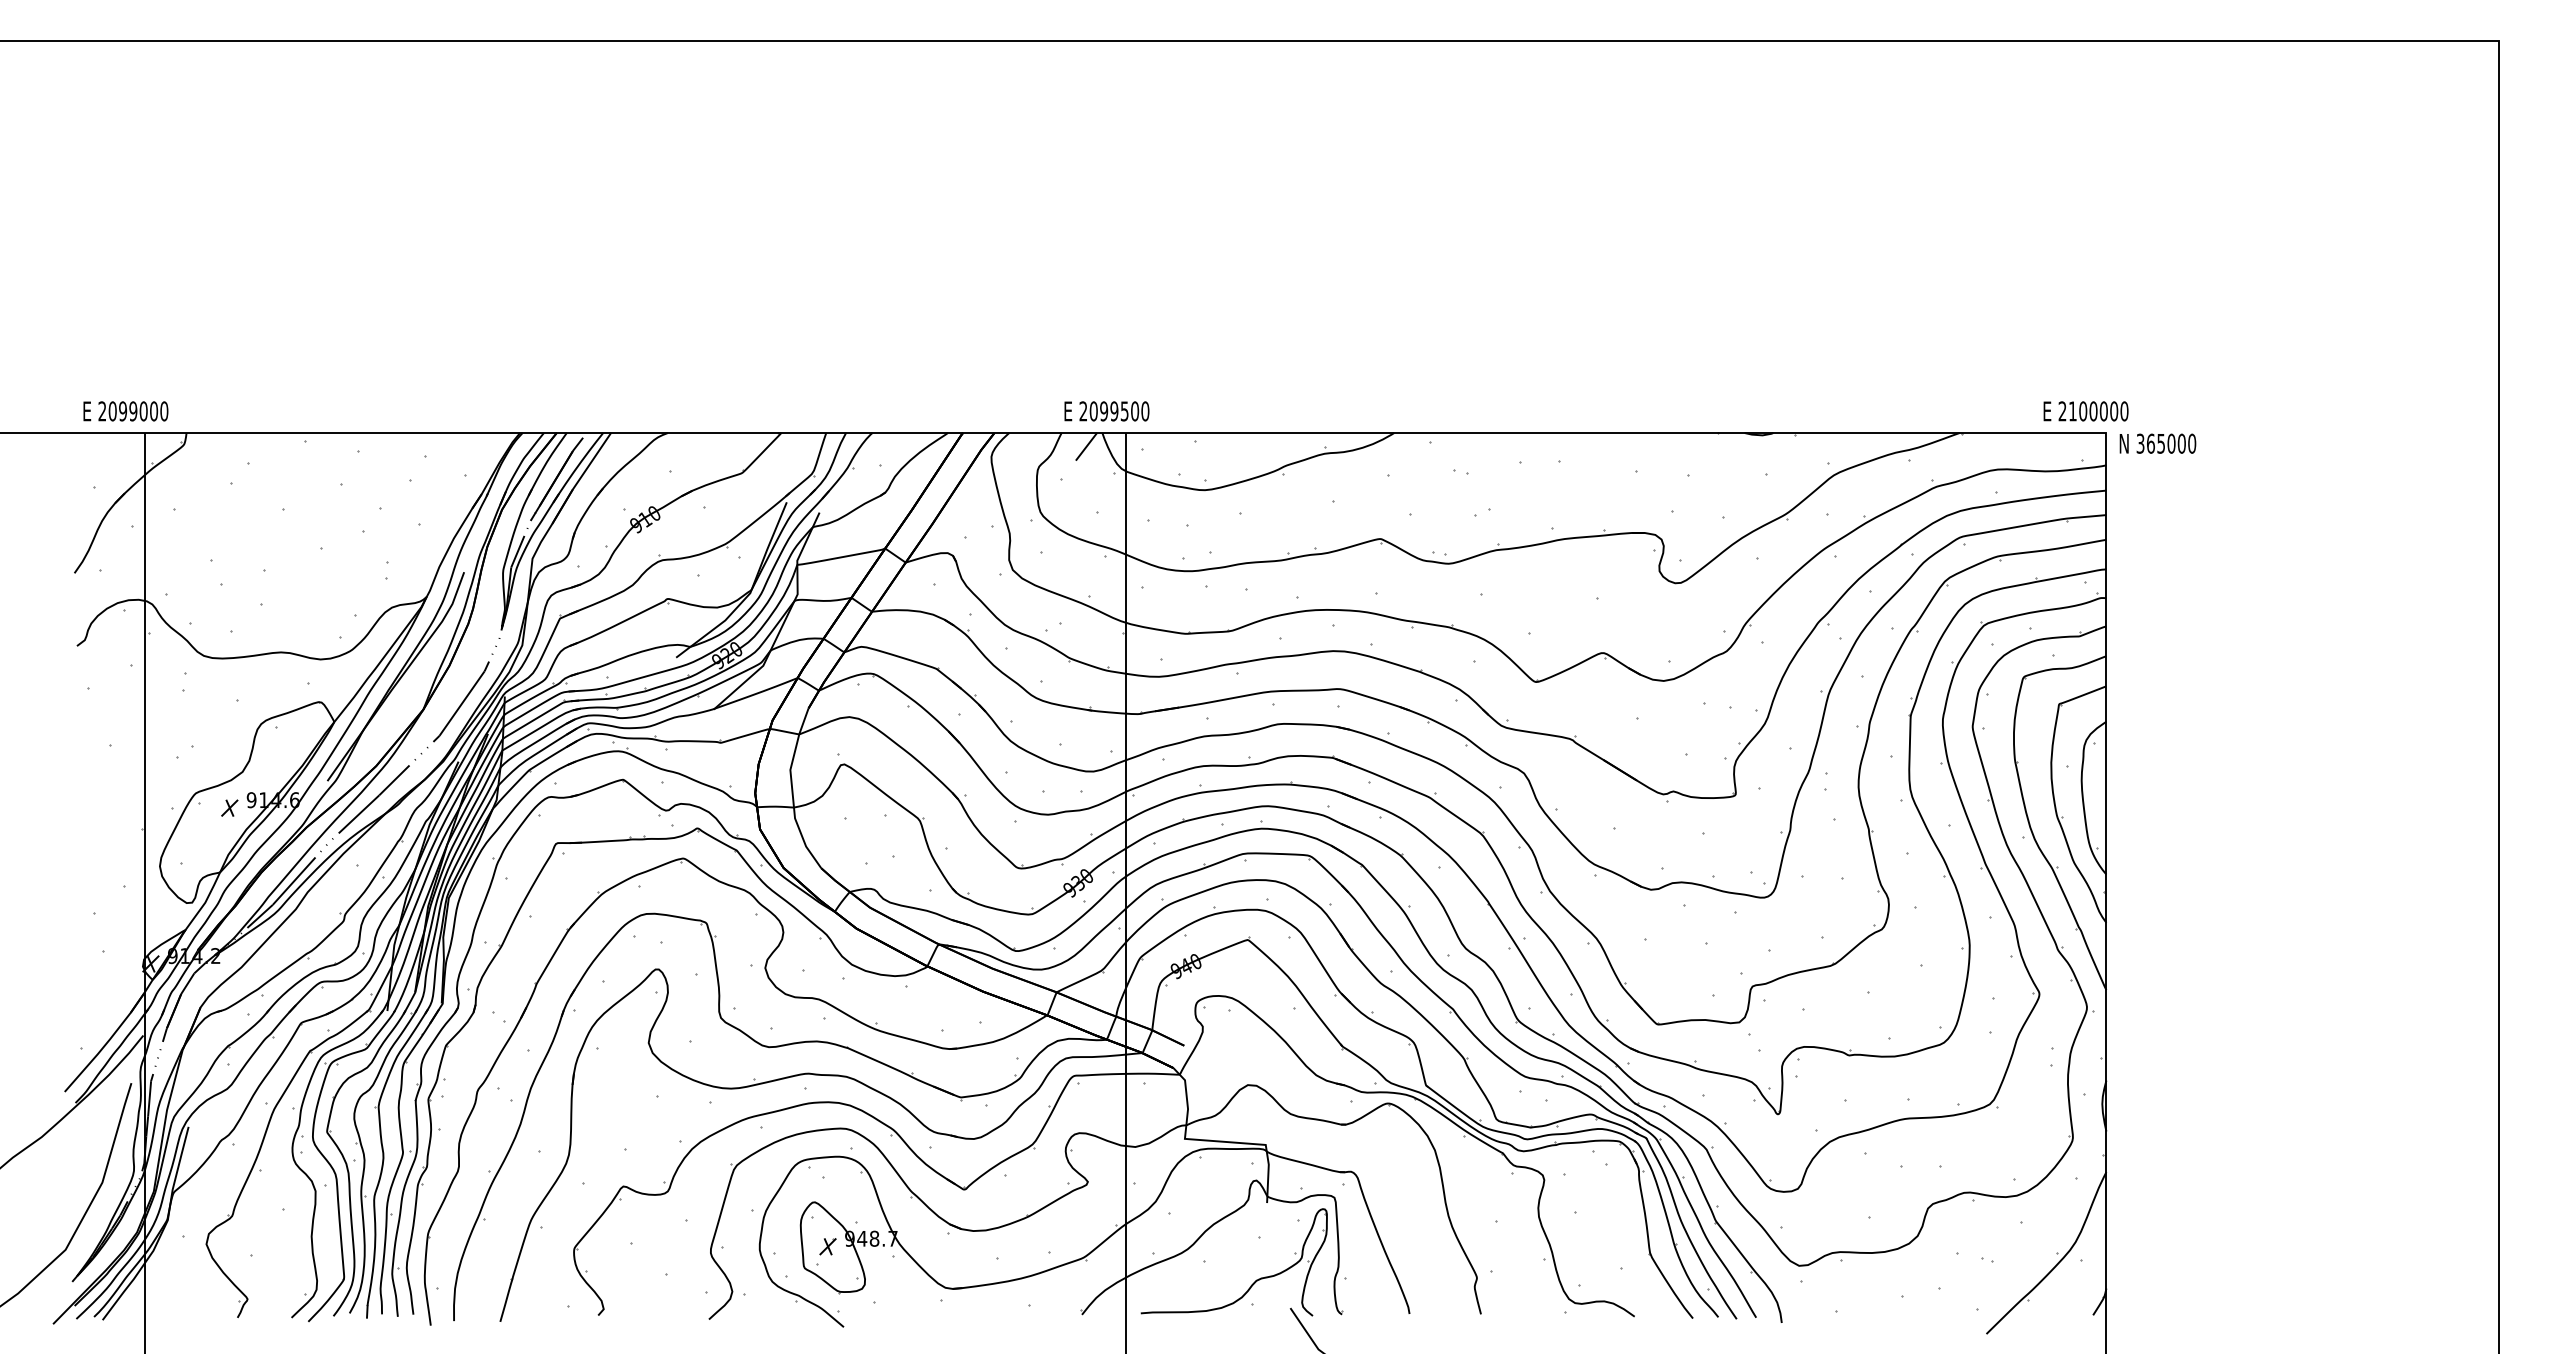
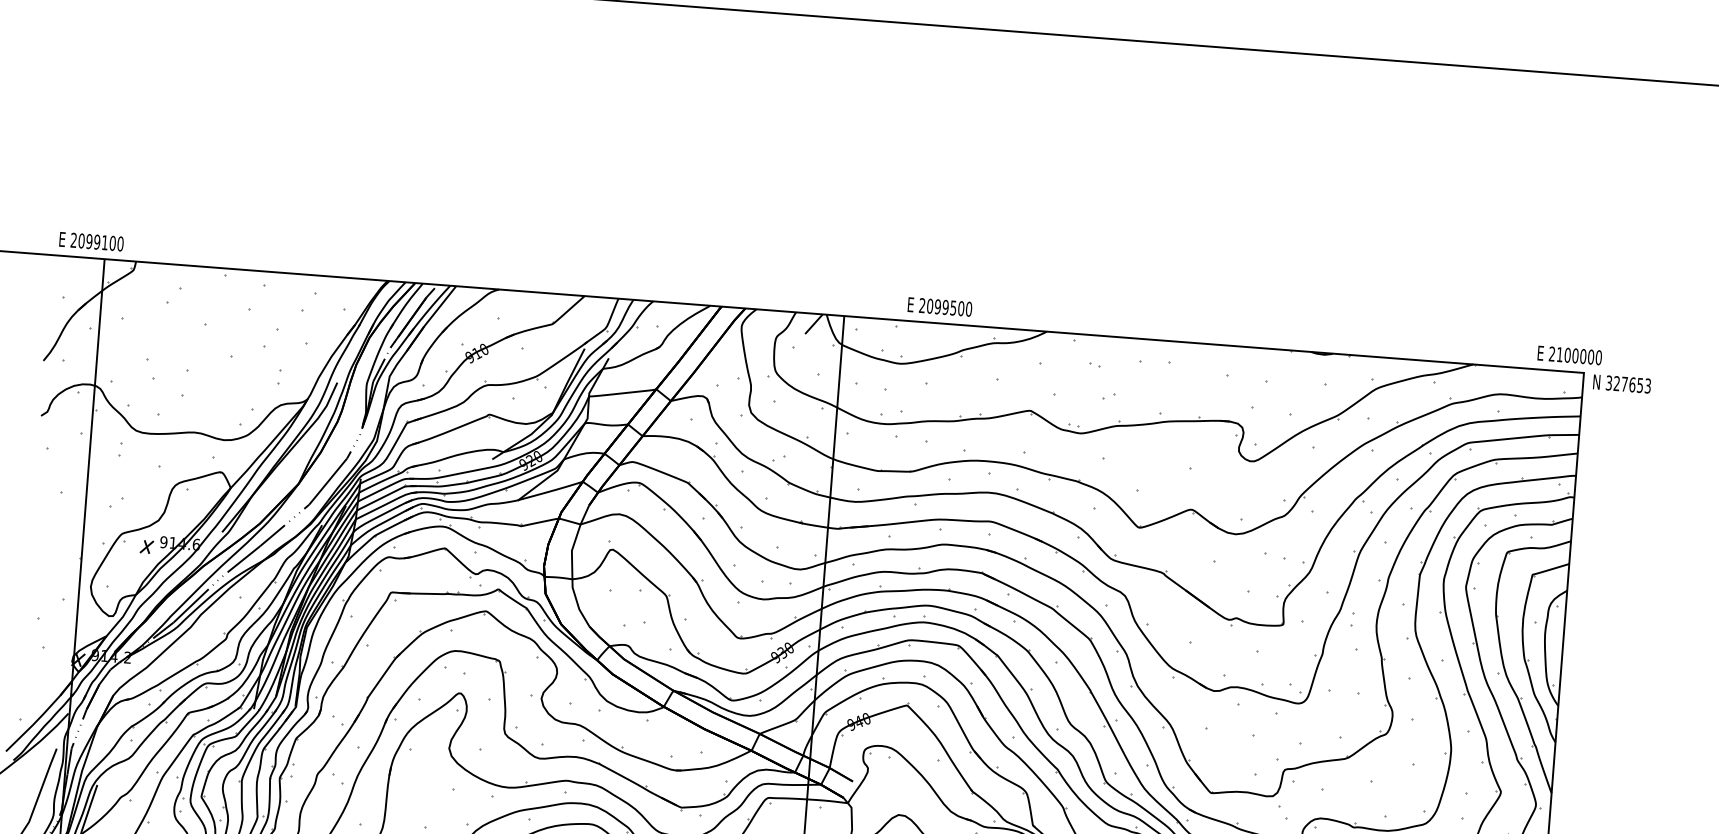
text: (143, 411) -> (104, 242), 2099000 -> 2099100
text: (1106, 411) -> (939, 307), moved
text: (2171, 443) -> (1632, 384), 365000 -> 327653

